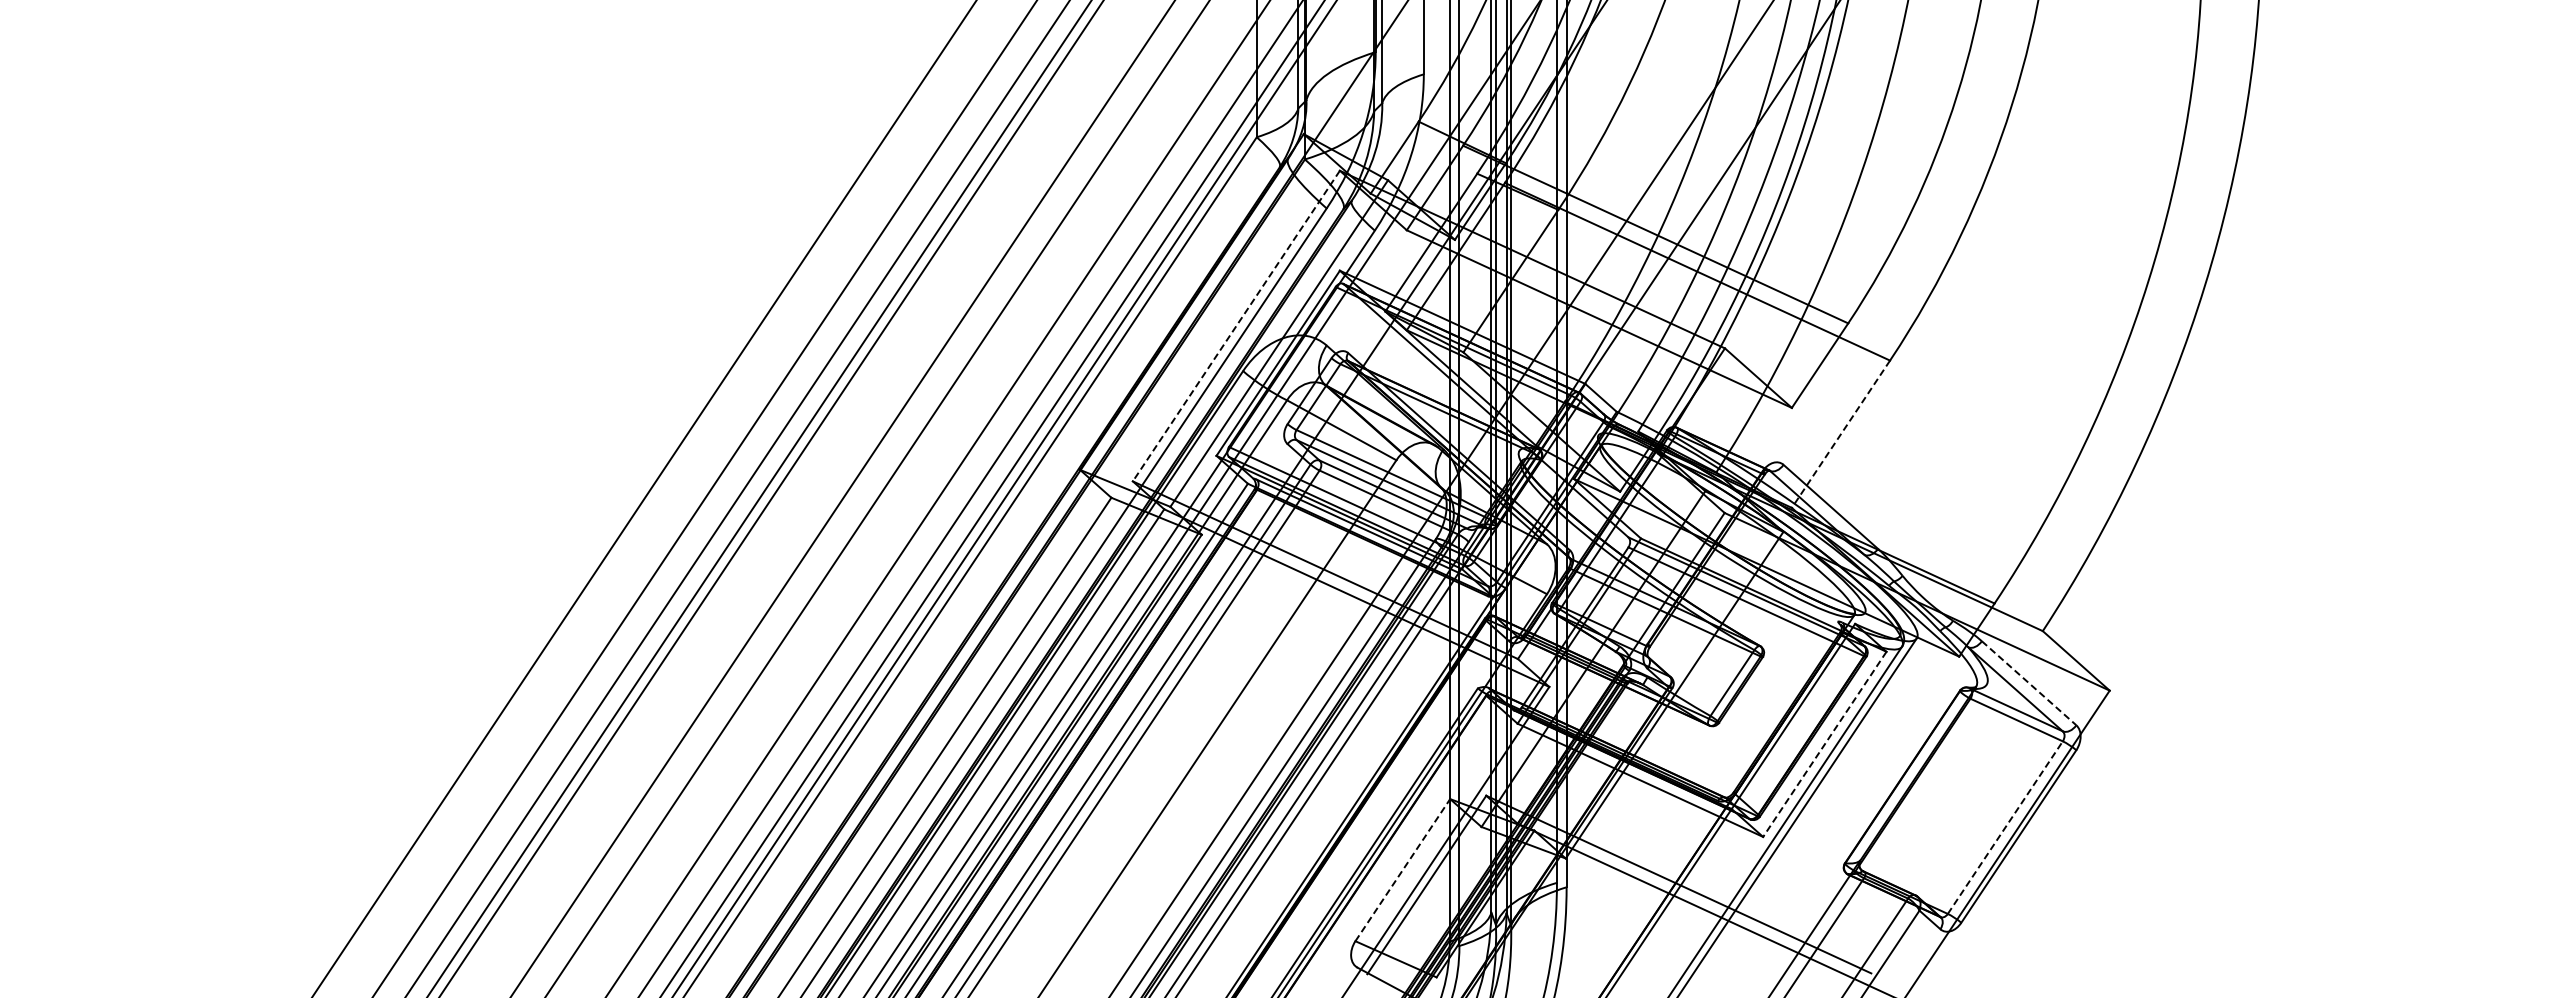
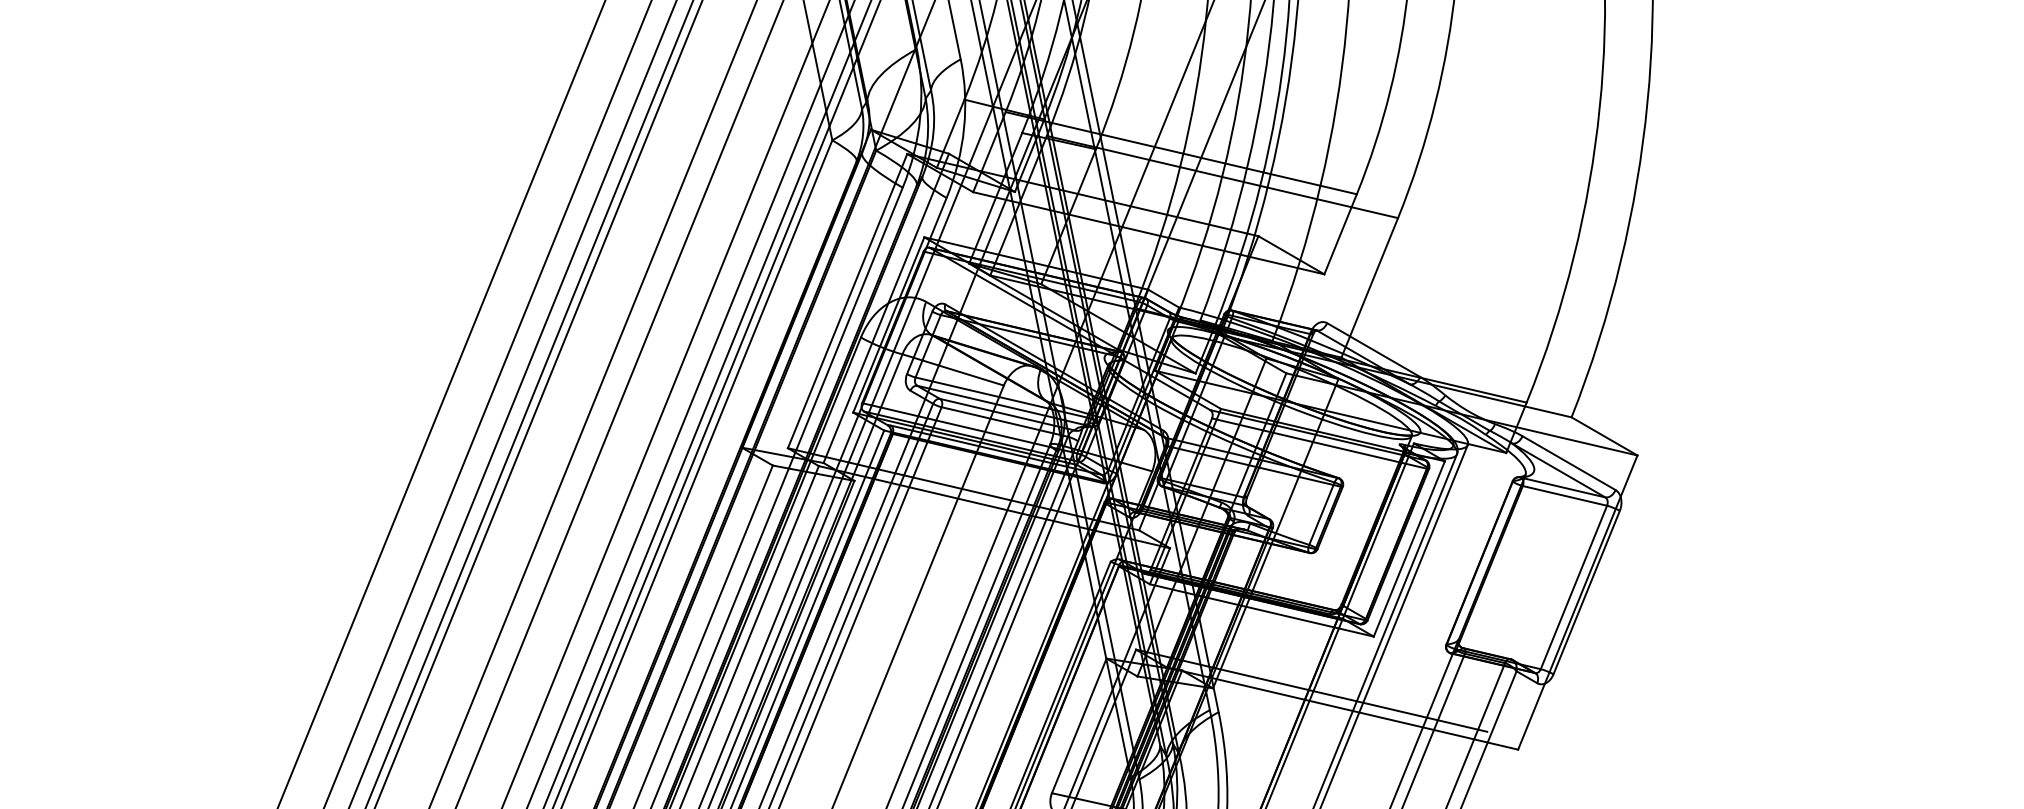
line: (1236, 326) -> (847, 301), dashed -> solid
line: (1840, 434) -> (1369, 288), dashed -> solid
line: (2029, 683) -> (1569, 463), dashed -> solid
line: (1824, 744) -> (1409, 549), dashed -> solid
line: (2005, 827) -> (1574, 587), dashed -> solid
line: (1403, 869) -> (1079, 725), dashed -> solid

